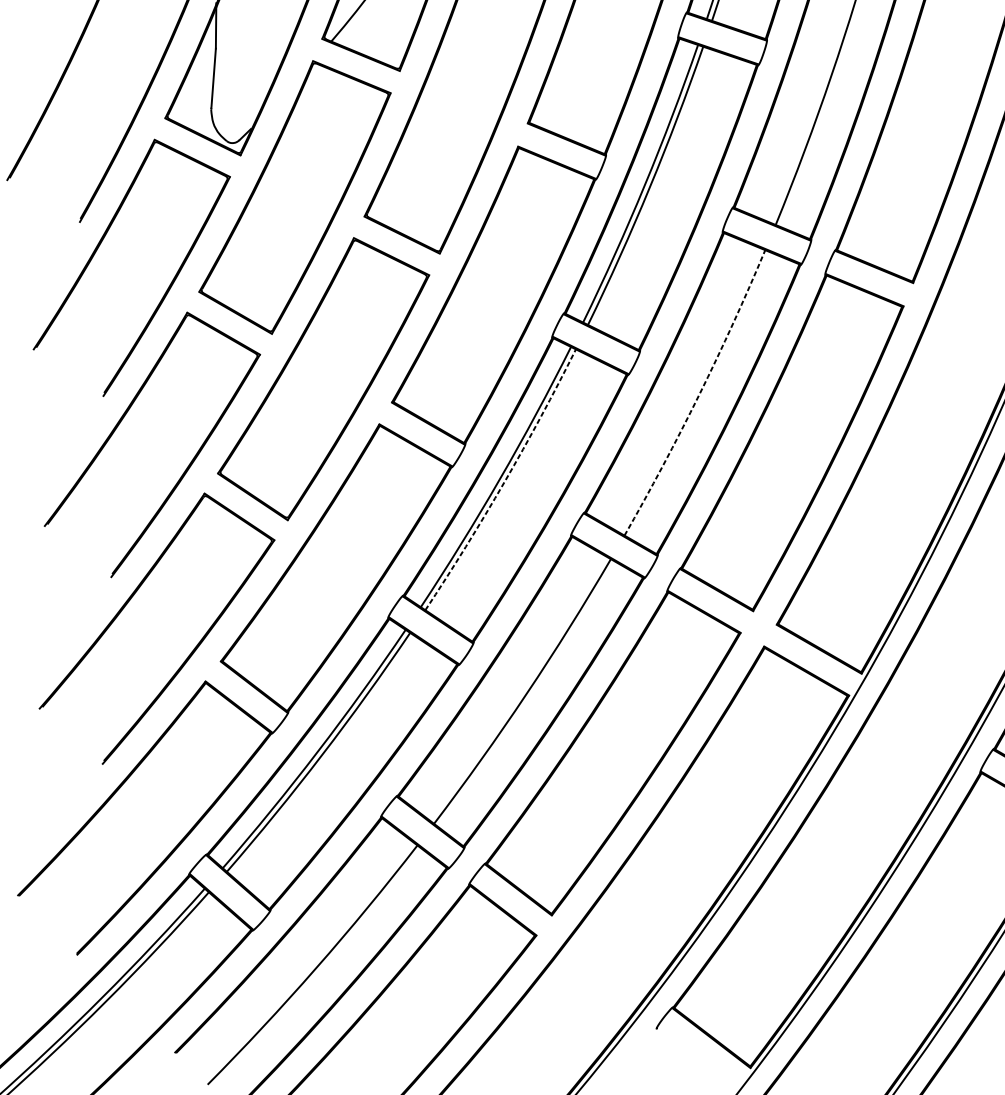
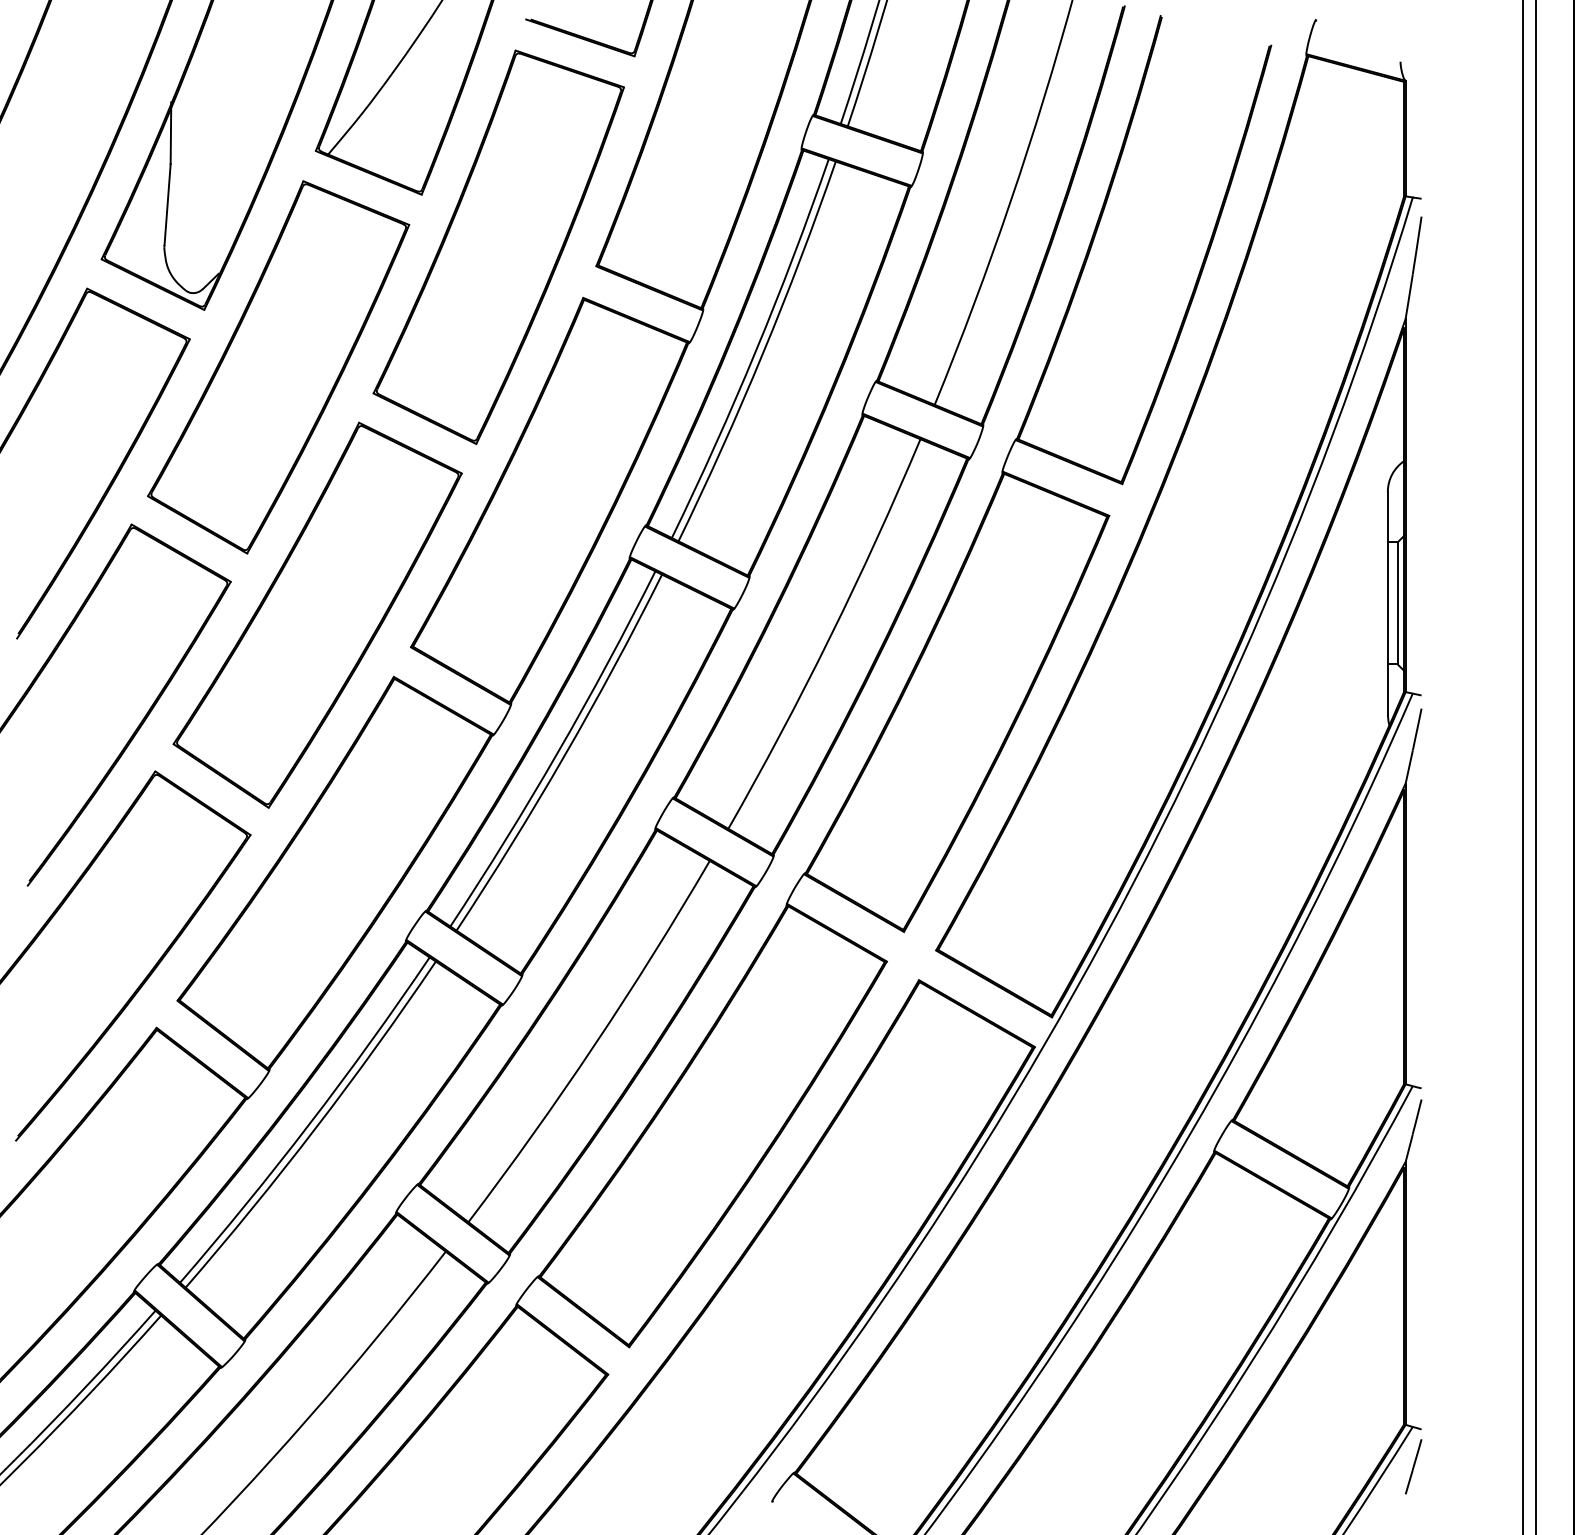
arc: (699, 394) -> (830, 636), dashed -> solid
arc: (504, 481) -> (564, 755), dashed -> solid

